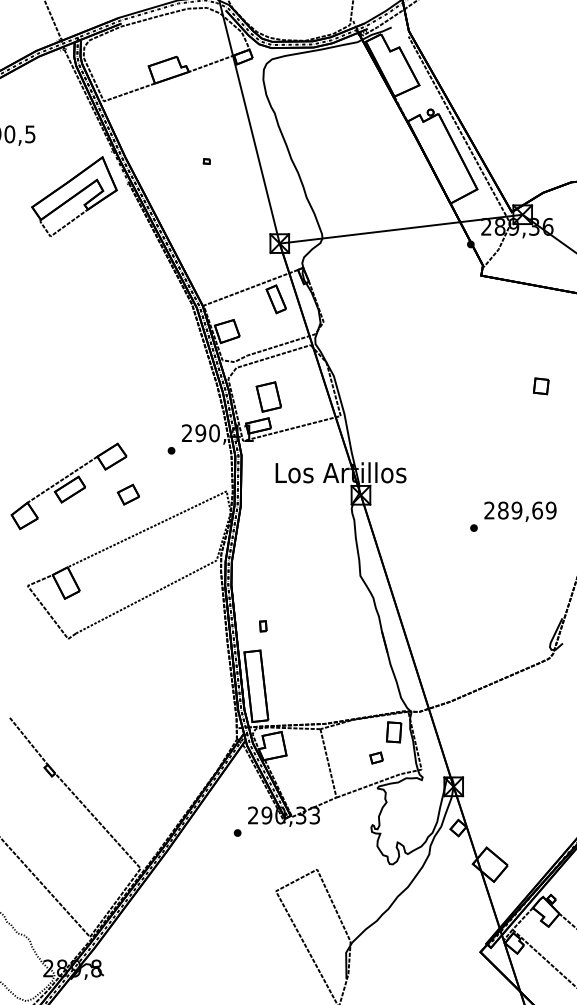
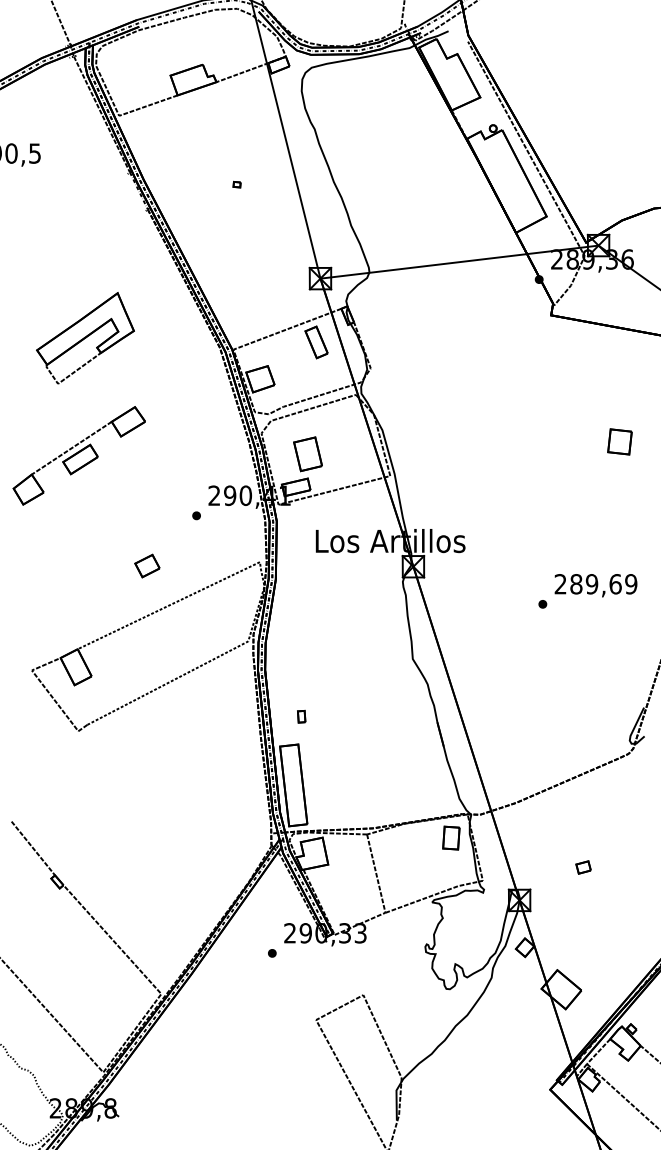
part: (74, 196) -> (85, 338), moved
part: (540, 386) -> (618, 442), size x1.4
part: (68, 486) -> (78, 455), moved
part: (376, 757) -> (583, 866), moved

